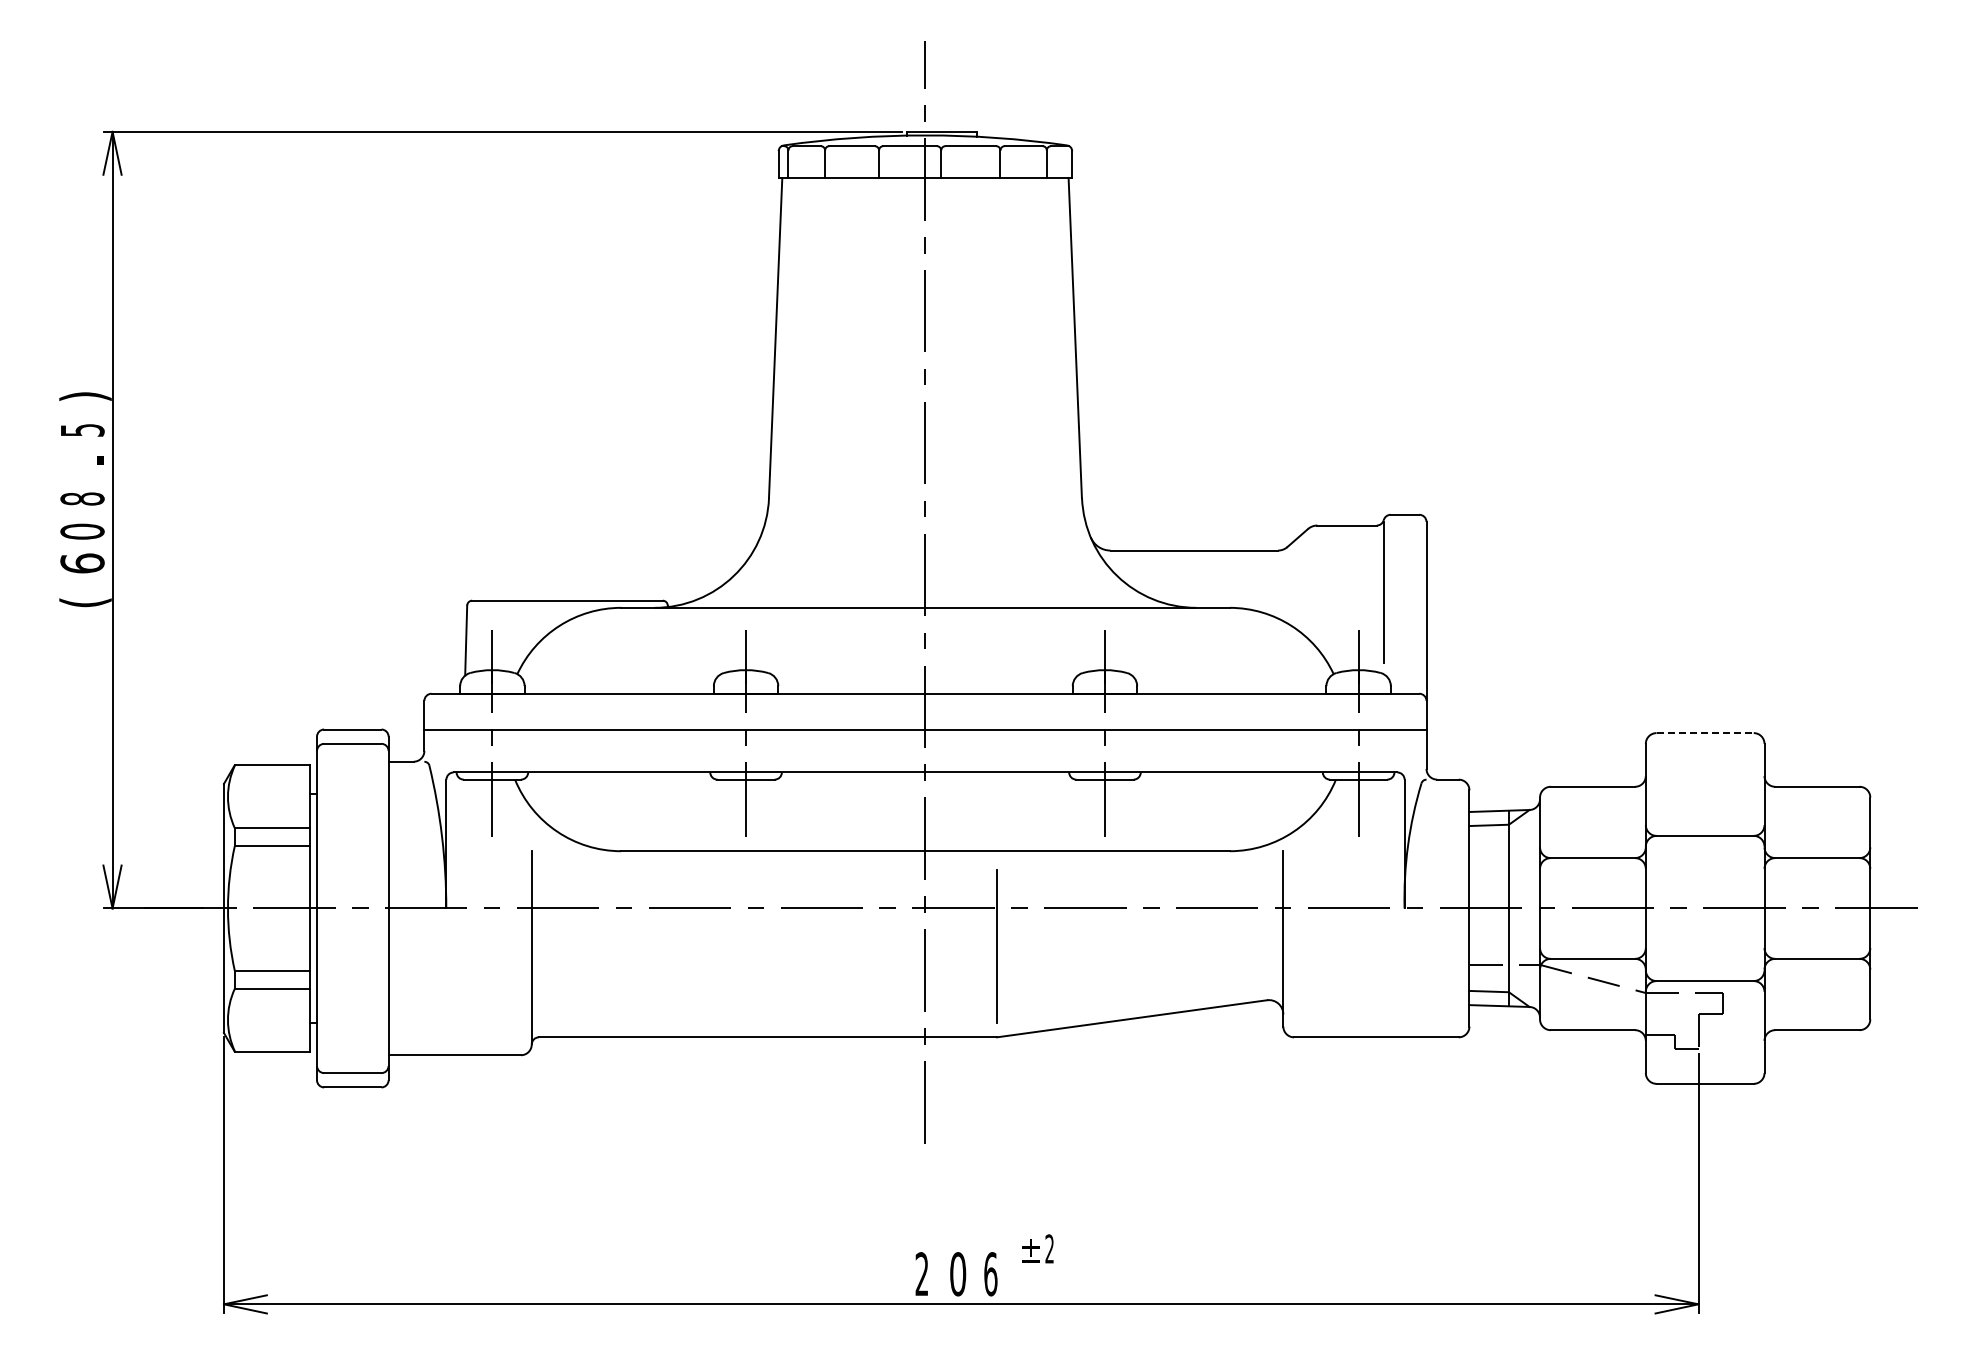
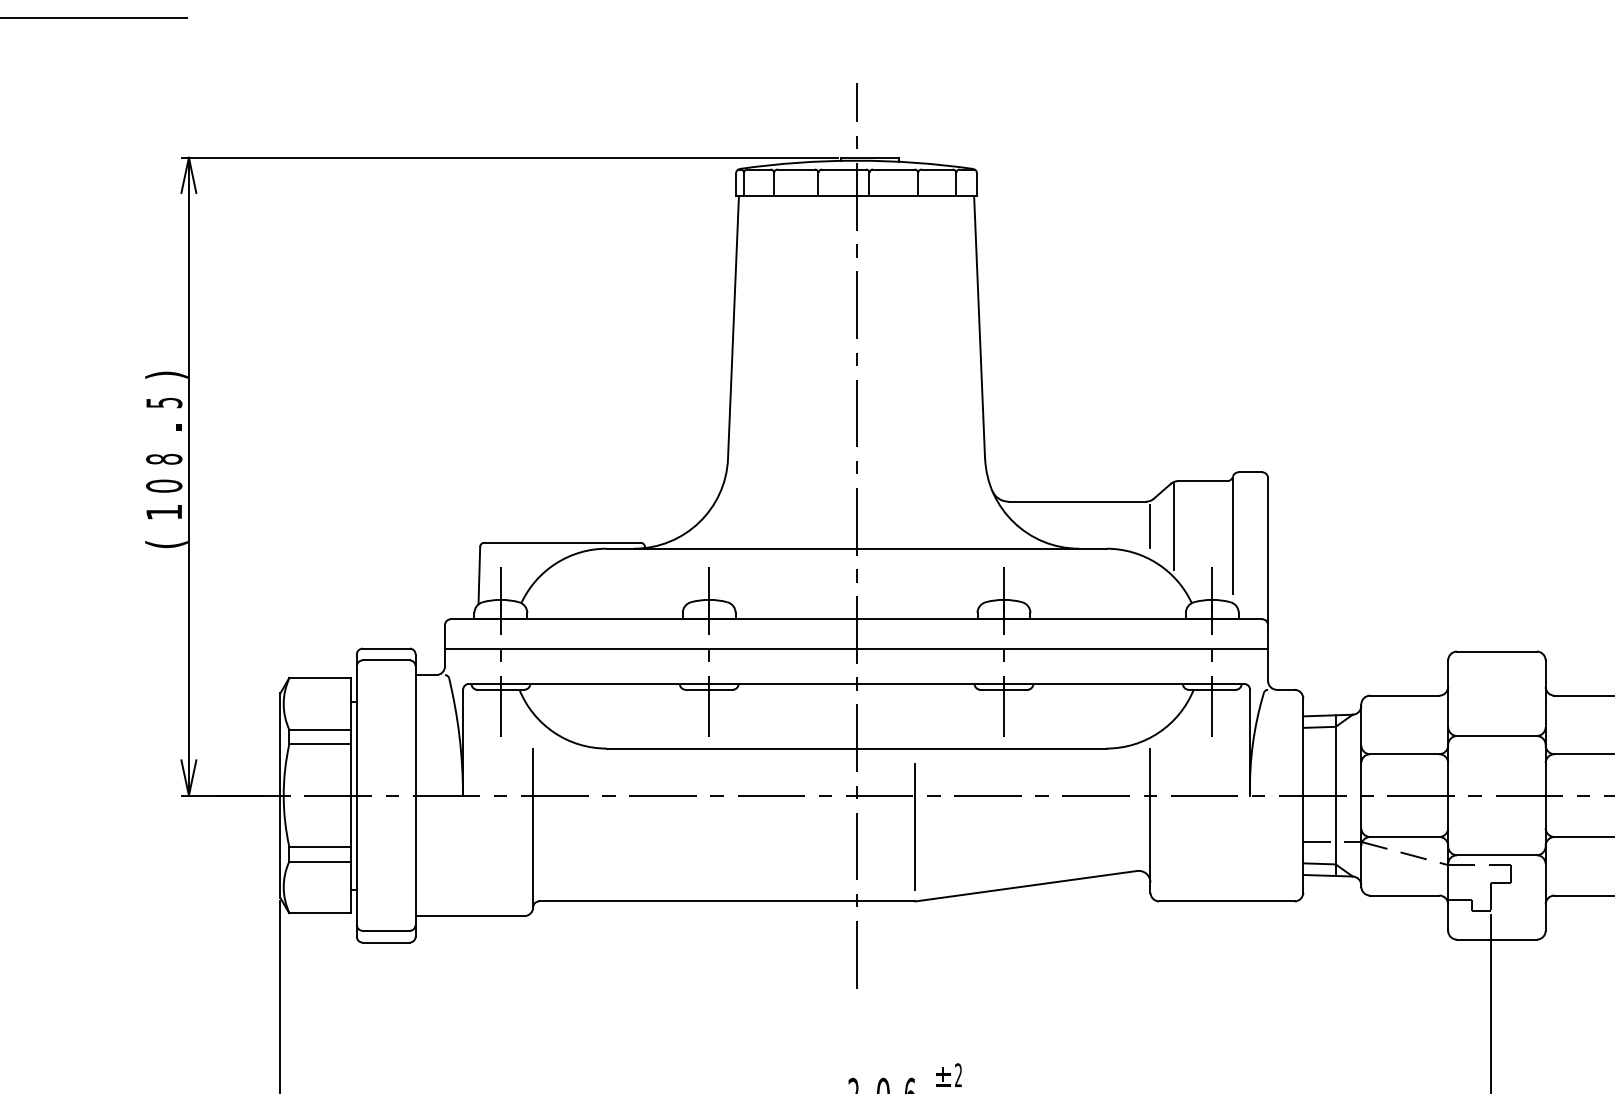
text: (82, 563) -> (164, 512), 6 -> 1
line: (1283, 580) -> (1150, 526), added
line: (1311, 581) -> (1173, 527), added
line: (1705, 733) -> (1497, 651), dashed -> solid

